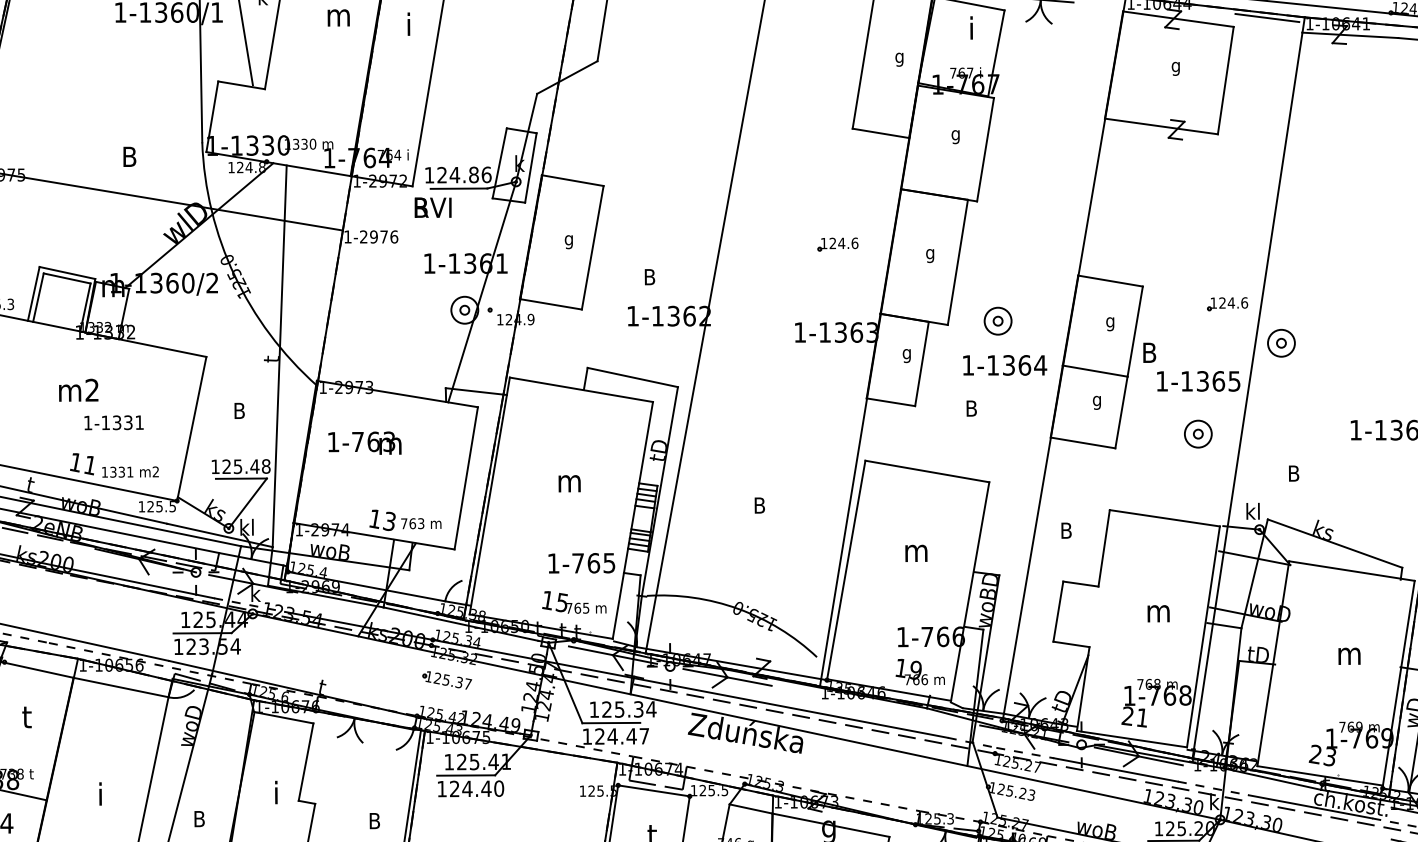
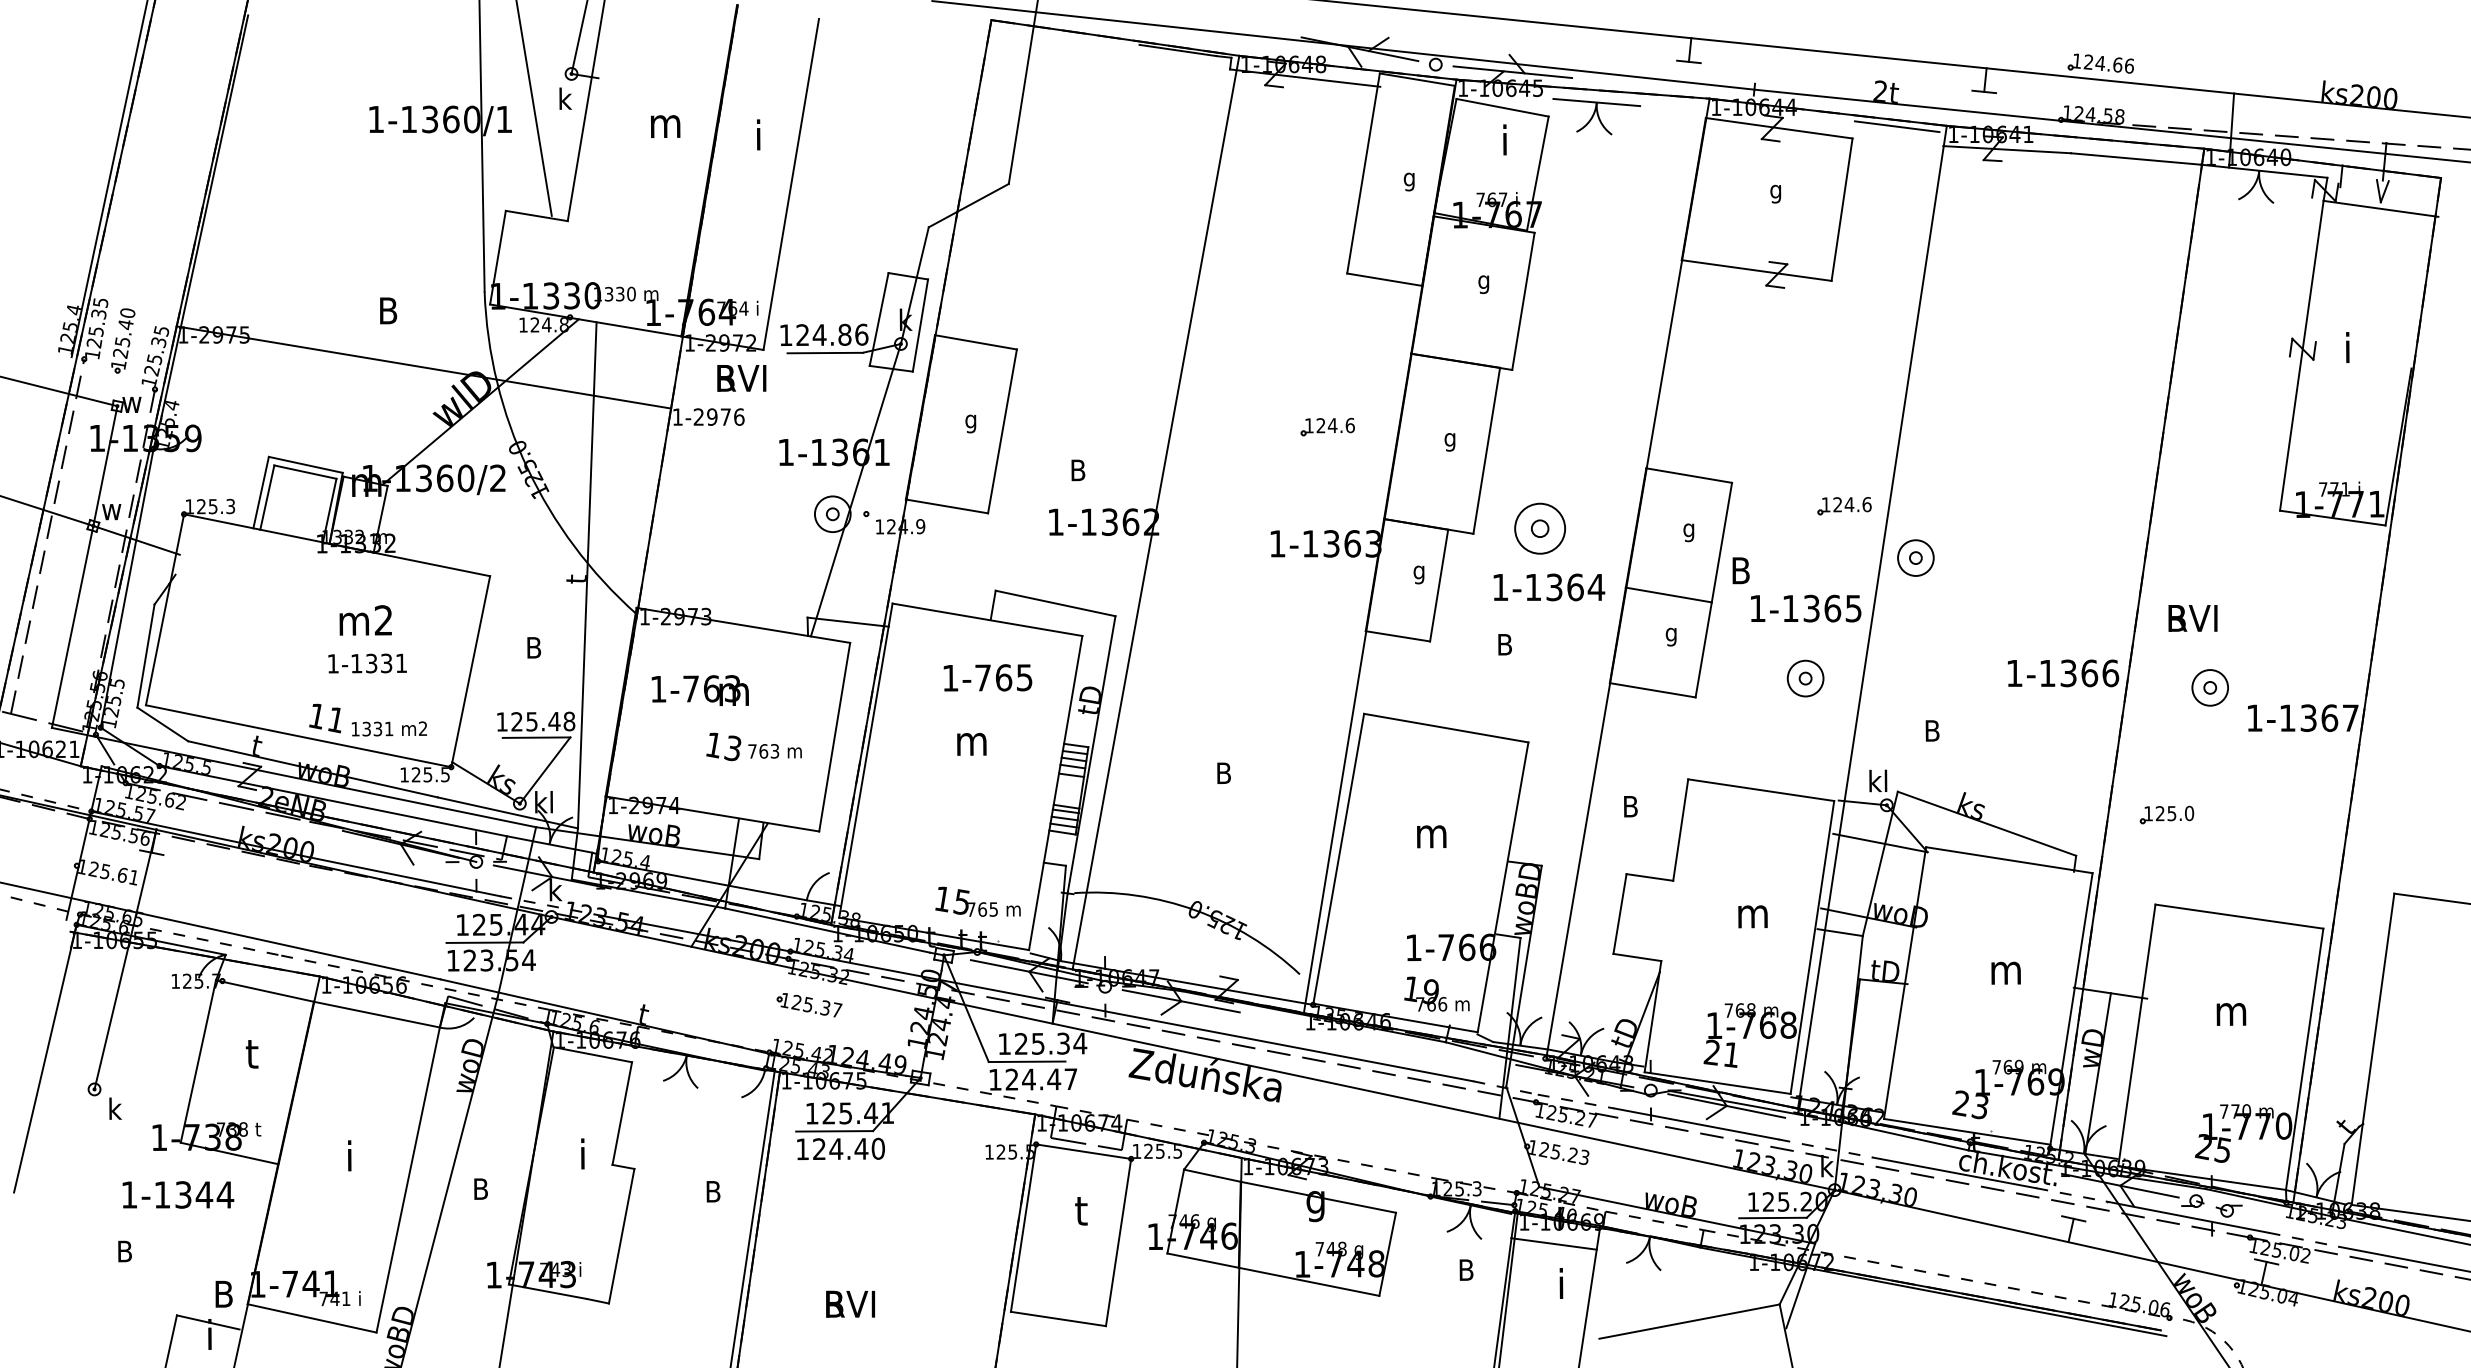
text: (432, 207) -> (741, 378), moved
part: (997, 320) -> (1539, 528), size x1.4
text: (78, 390) -> (365, 620), moved
text: (405, 520) -> (753, 746), moved
text: (581, 563) -> (987, 677), moved

